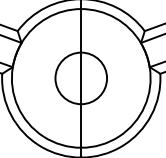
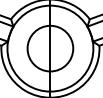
circle: (81, 78) -> (50, 48), size x1.43

